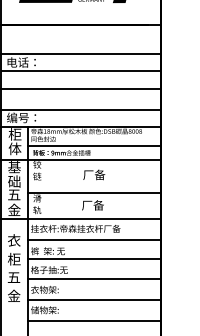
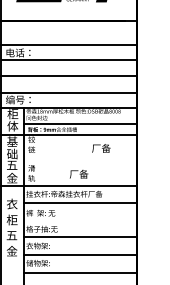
text: (94, 174) -> (101, 148), moved
line: (94, 193) -> (80, 164), removed
line: (94, 259) -> (80, 220), removed

